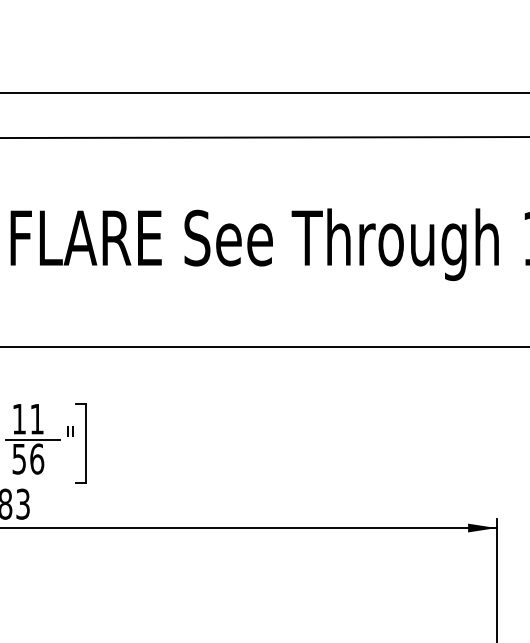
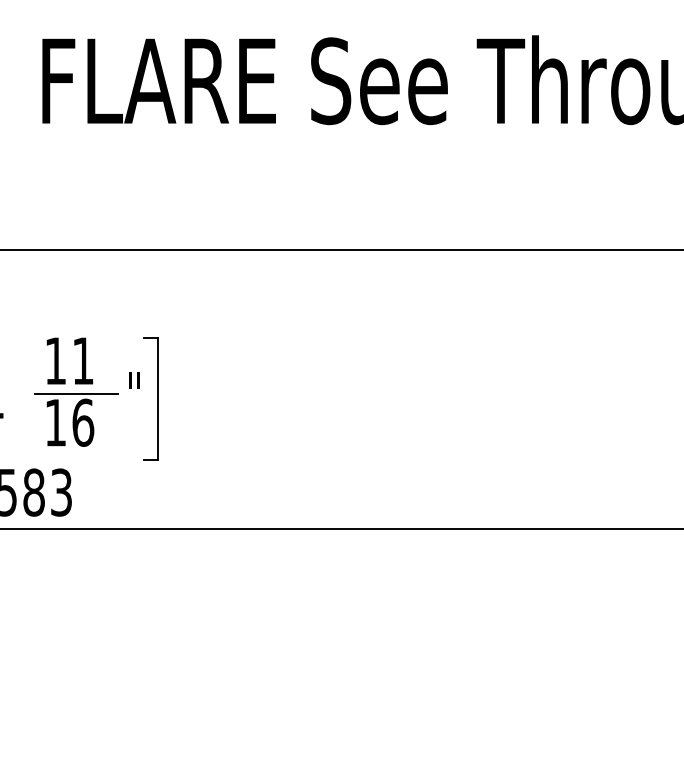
text: (18, 459) -> (54, 423), 56 -> 16

